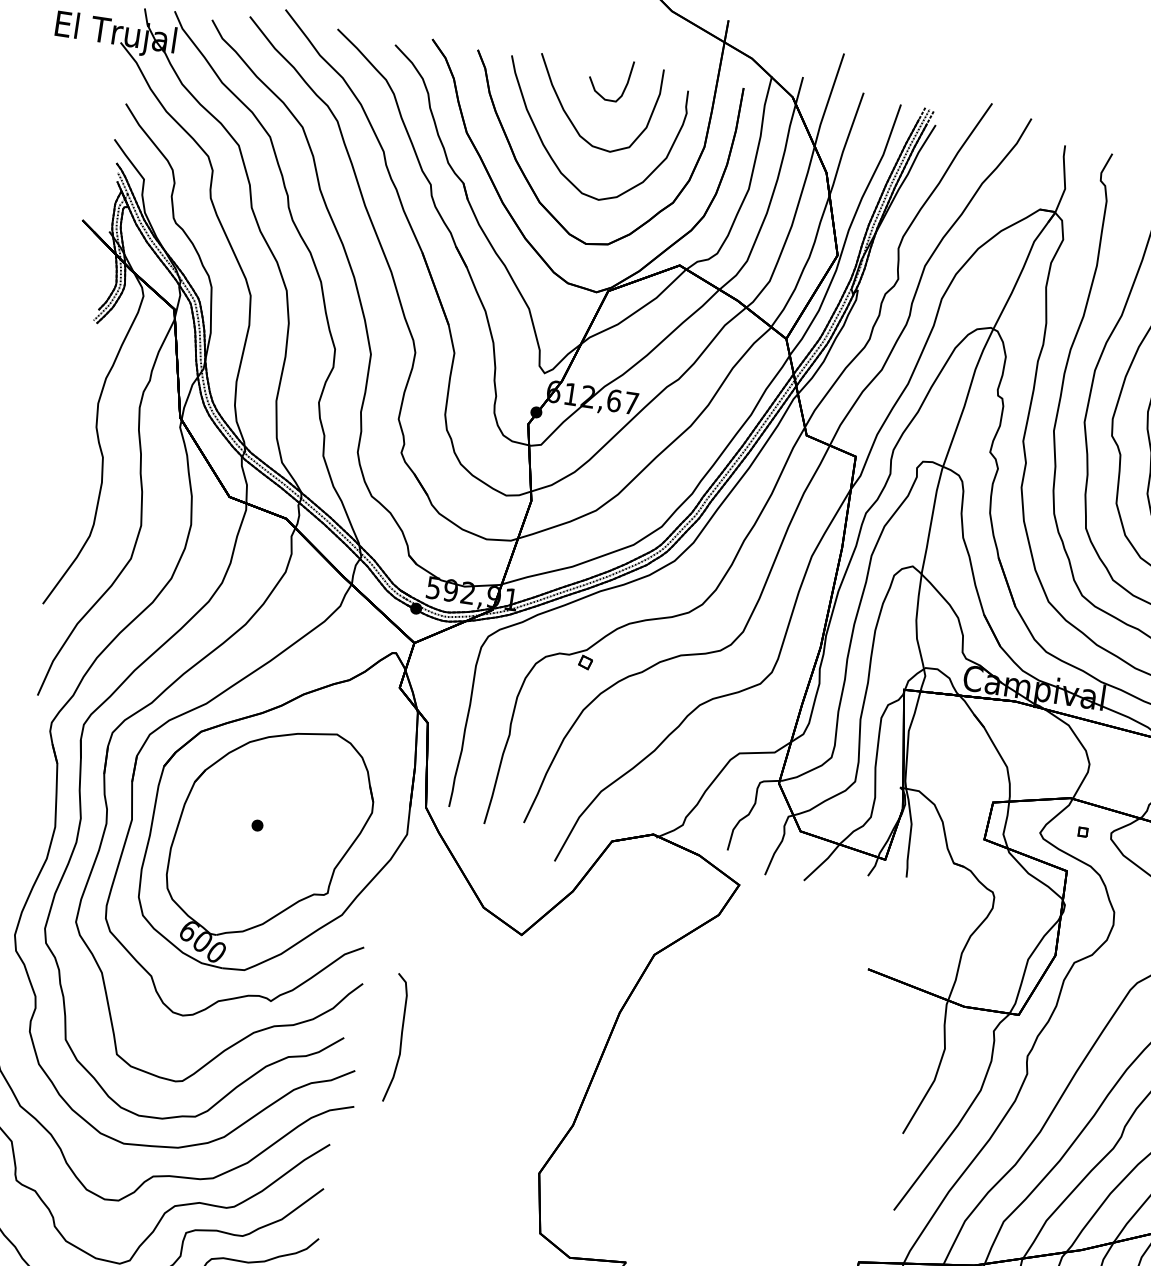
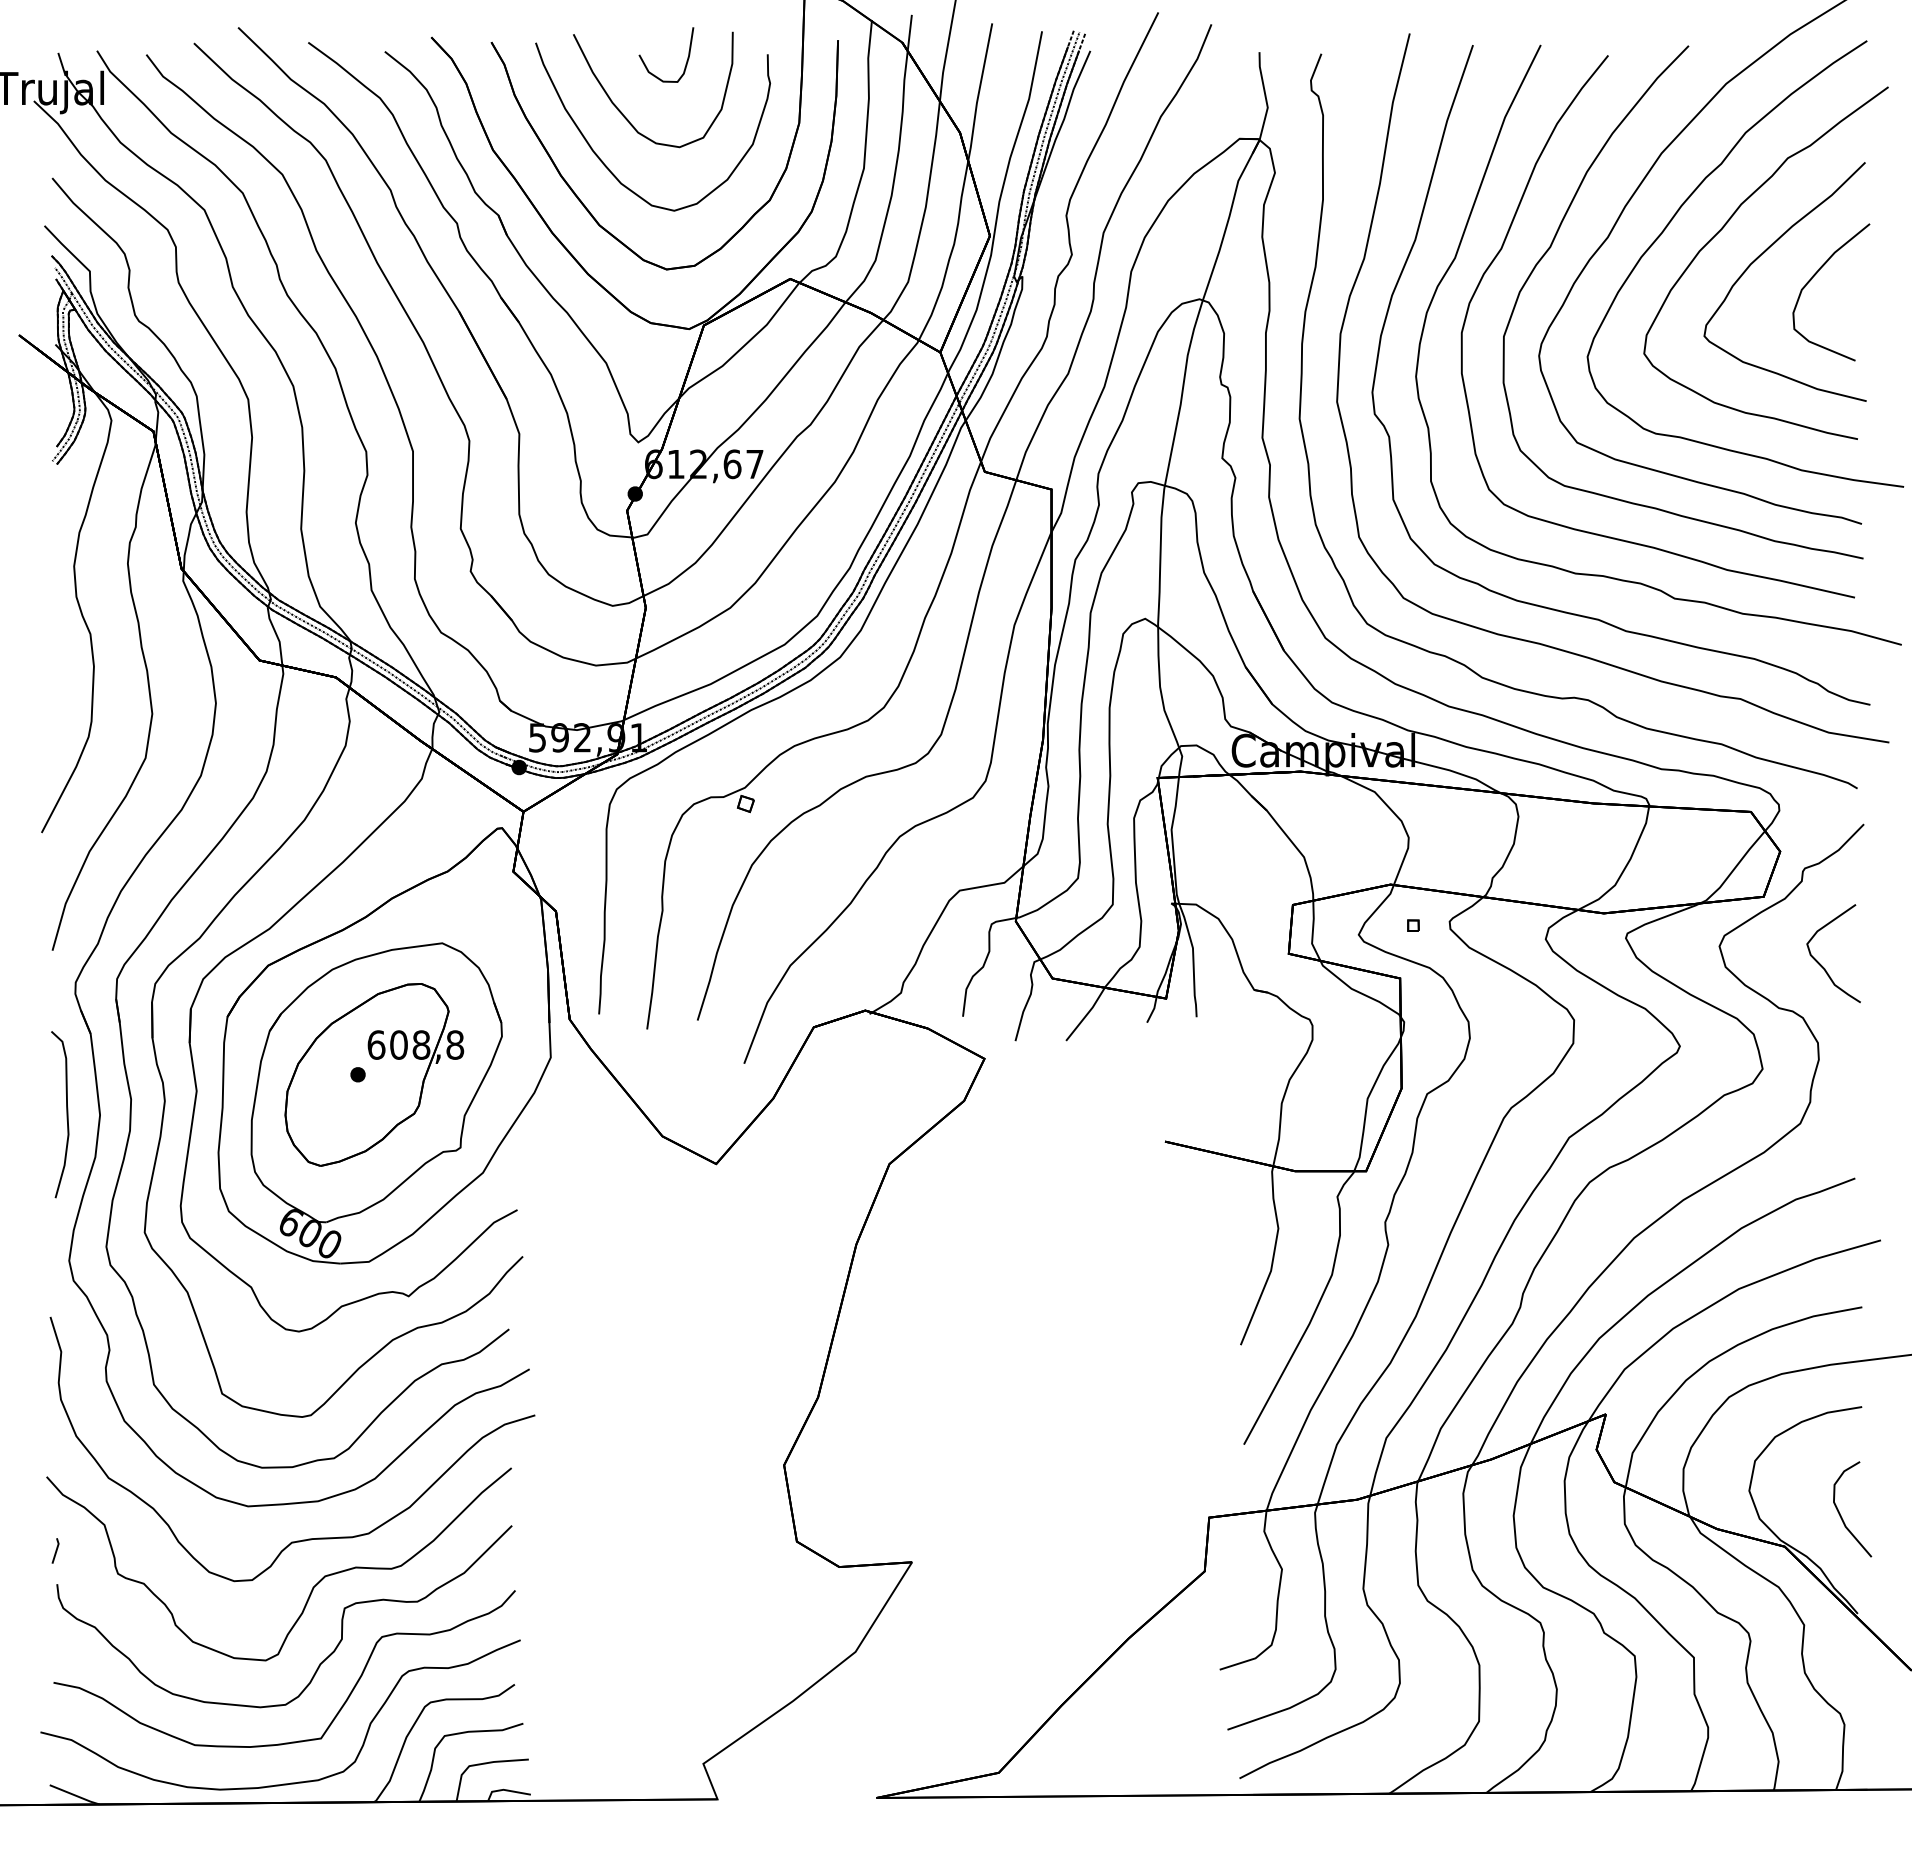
part: (270, 827) -> (374, 1074), added
curve: (400, 1038) -> (66, 1114), moved

